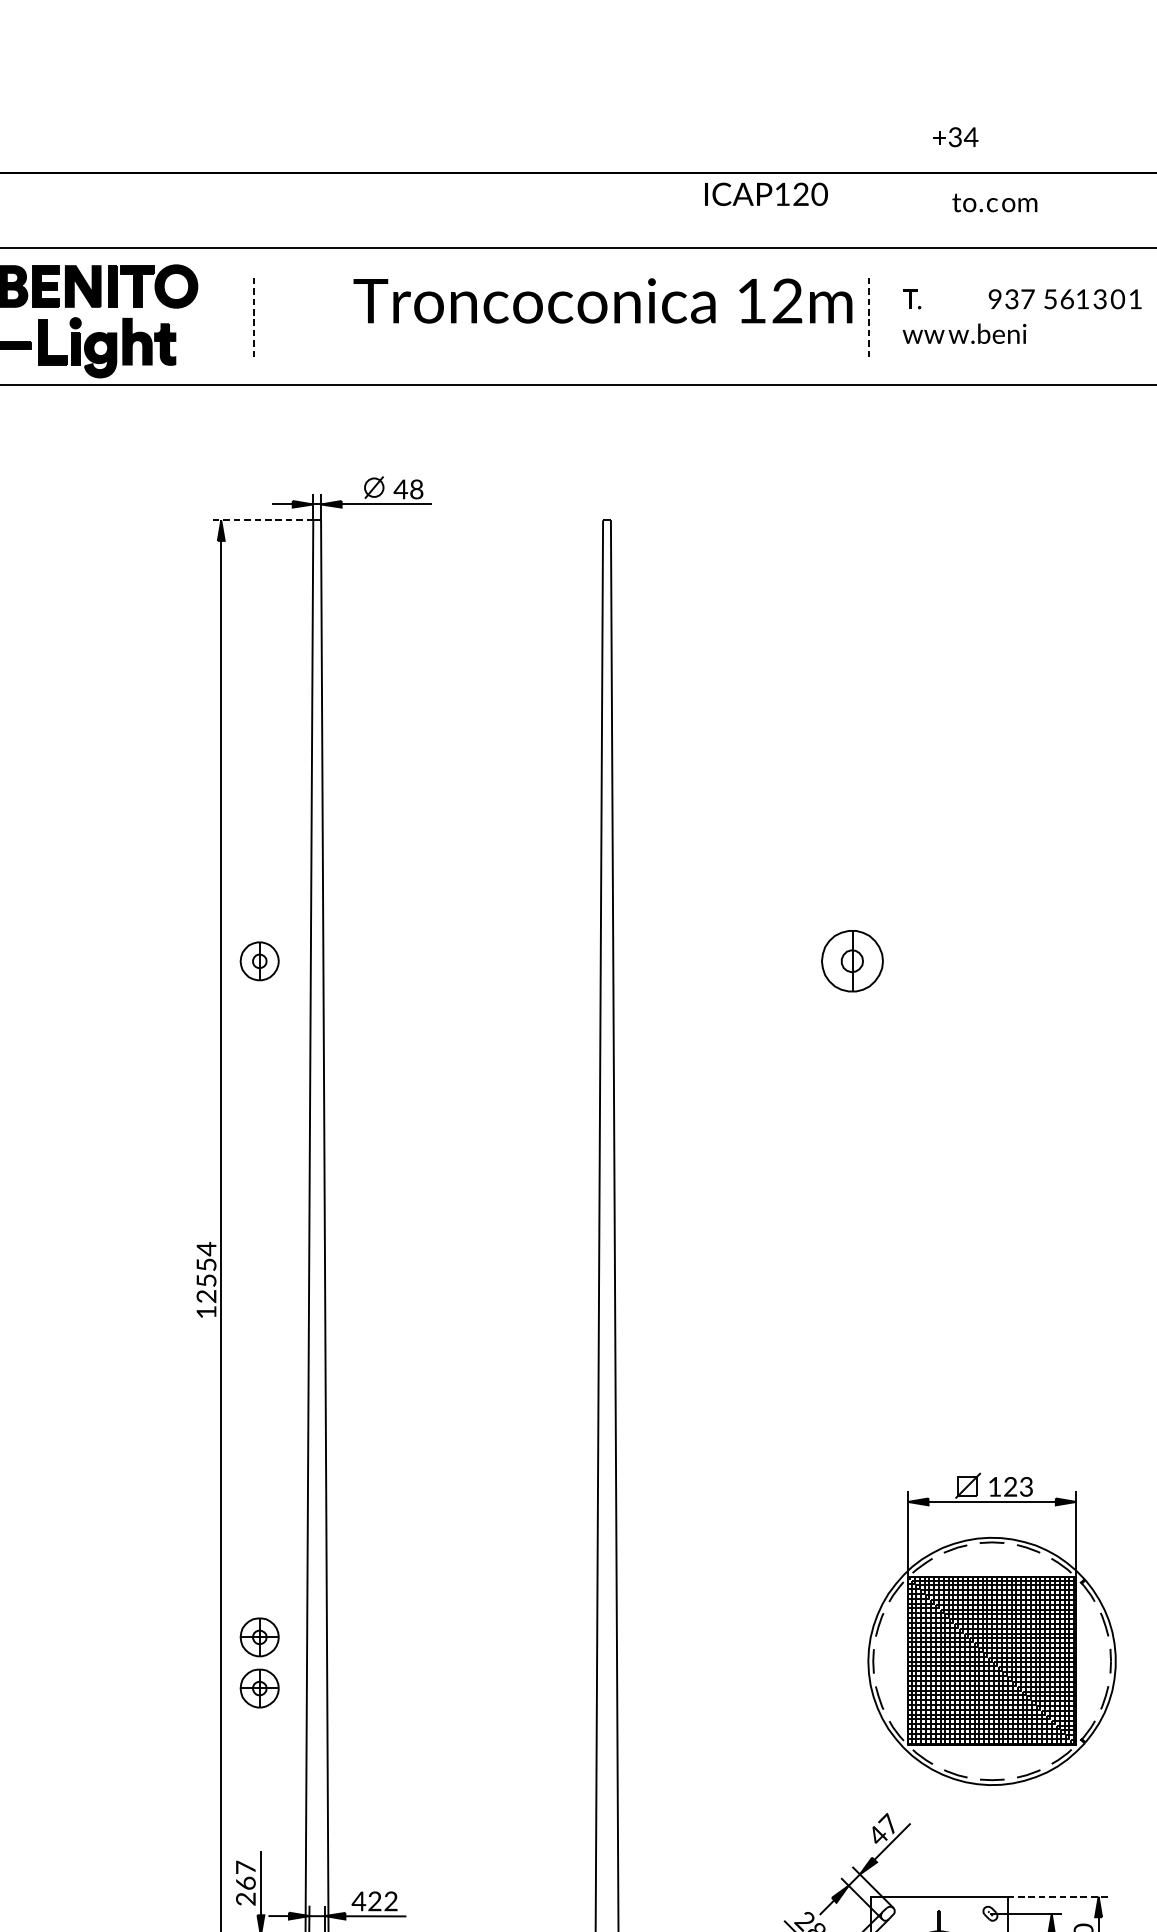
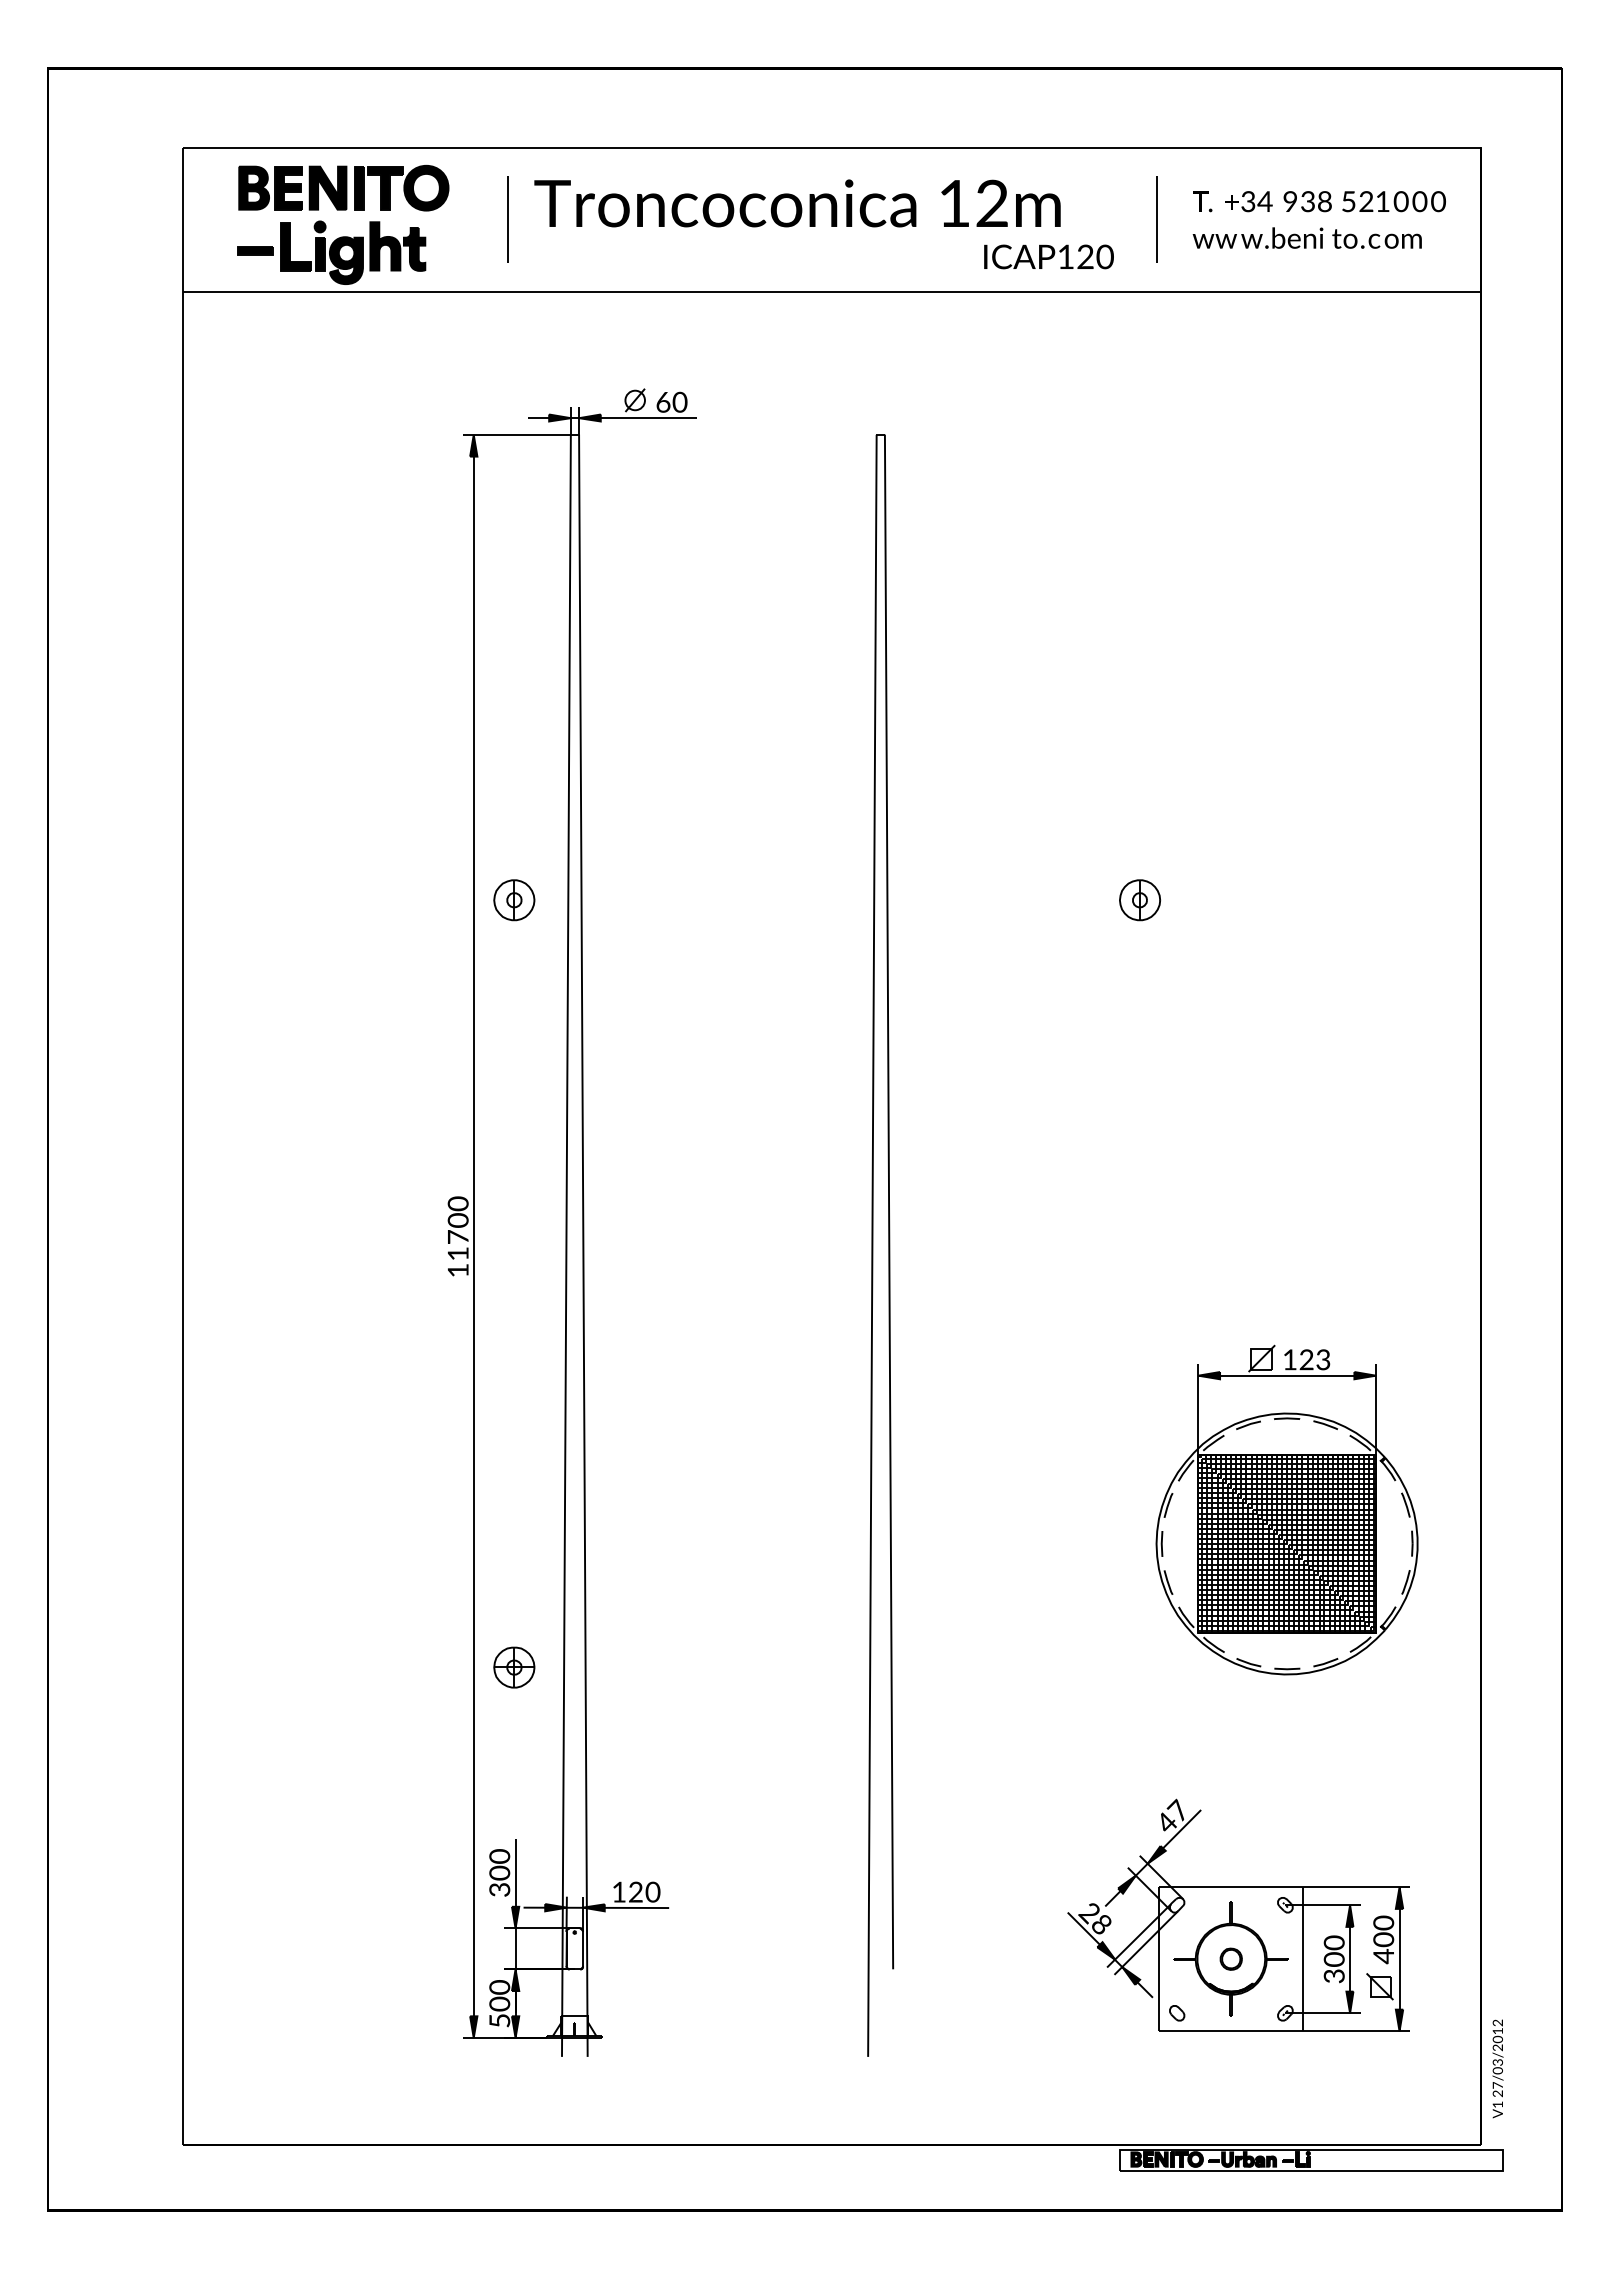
text: (955, 137) -> (1248, 201), moved
text: (765, 193) -> (1048, 256), moved
text: (994, 202) -> (1376, 238), moved
text: (1028, 299) -> (1325, 201), 37 -> 38
text: (1067, 299) -> (1366, 201), 6 -> 2
text: (1099, 299) -> (1400, 201), 3 -> 0
text: (1135, 299) -> (1438, 201), 1 -> 0
text: (602, 301) -> (797, 203), moved
line: (253, 316) -> (507, 219), dashed -> solid
line: (868, 316) -> (1156, 219), dashed -> solid
text: (408, 489) -> (671, 402), 48 -> 60
line: (261, 519) -> (516, 434), dashed -> solid
part: (853, 961) -> (1140, 900), size x0.62
text: (205, 1272) -> (457, 1228), 12554 -> 11700
part: (991, 1628) -> (1286, 1509), moved
part: (259, 1637) -> (514, 1613), removed
text: (245, 1882) -> (499, 1872), 267 -> 300
line: (1058, 1896) -> (1357, 1887), dashed -> solid
text: (358, 1900) -> (618, 1891), 4 -> 1
text: (390, 1901) -> (652, 1892), 2 -> 0

